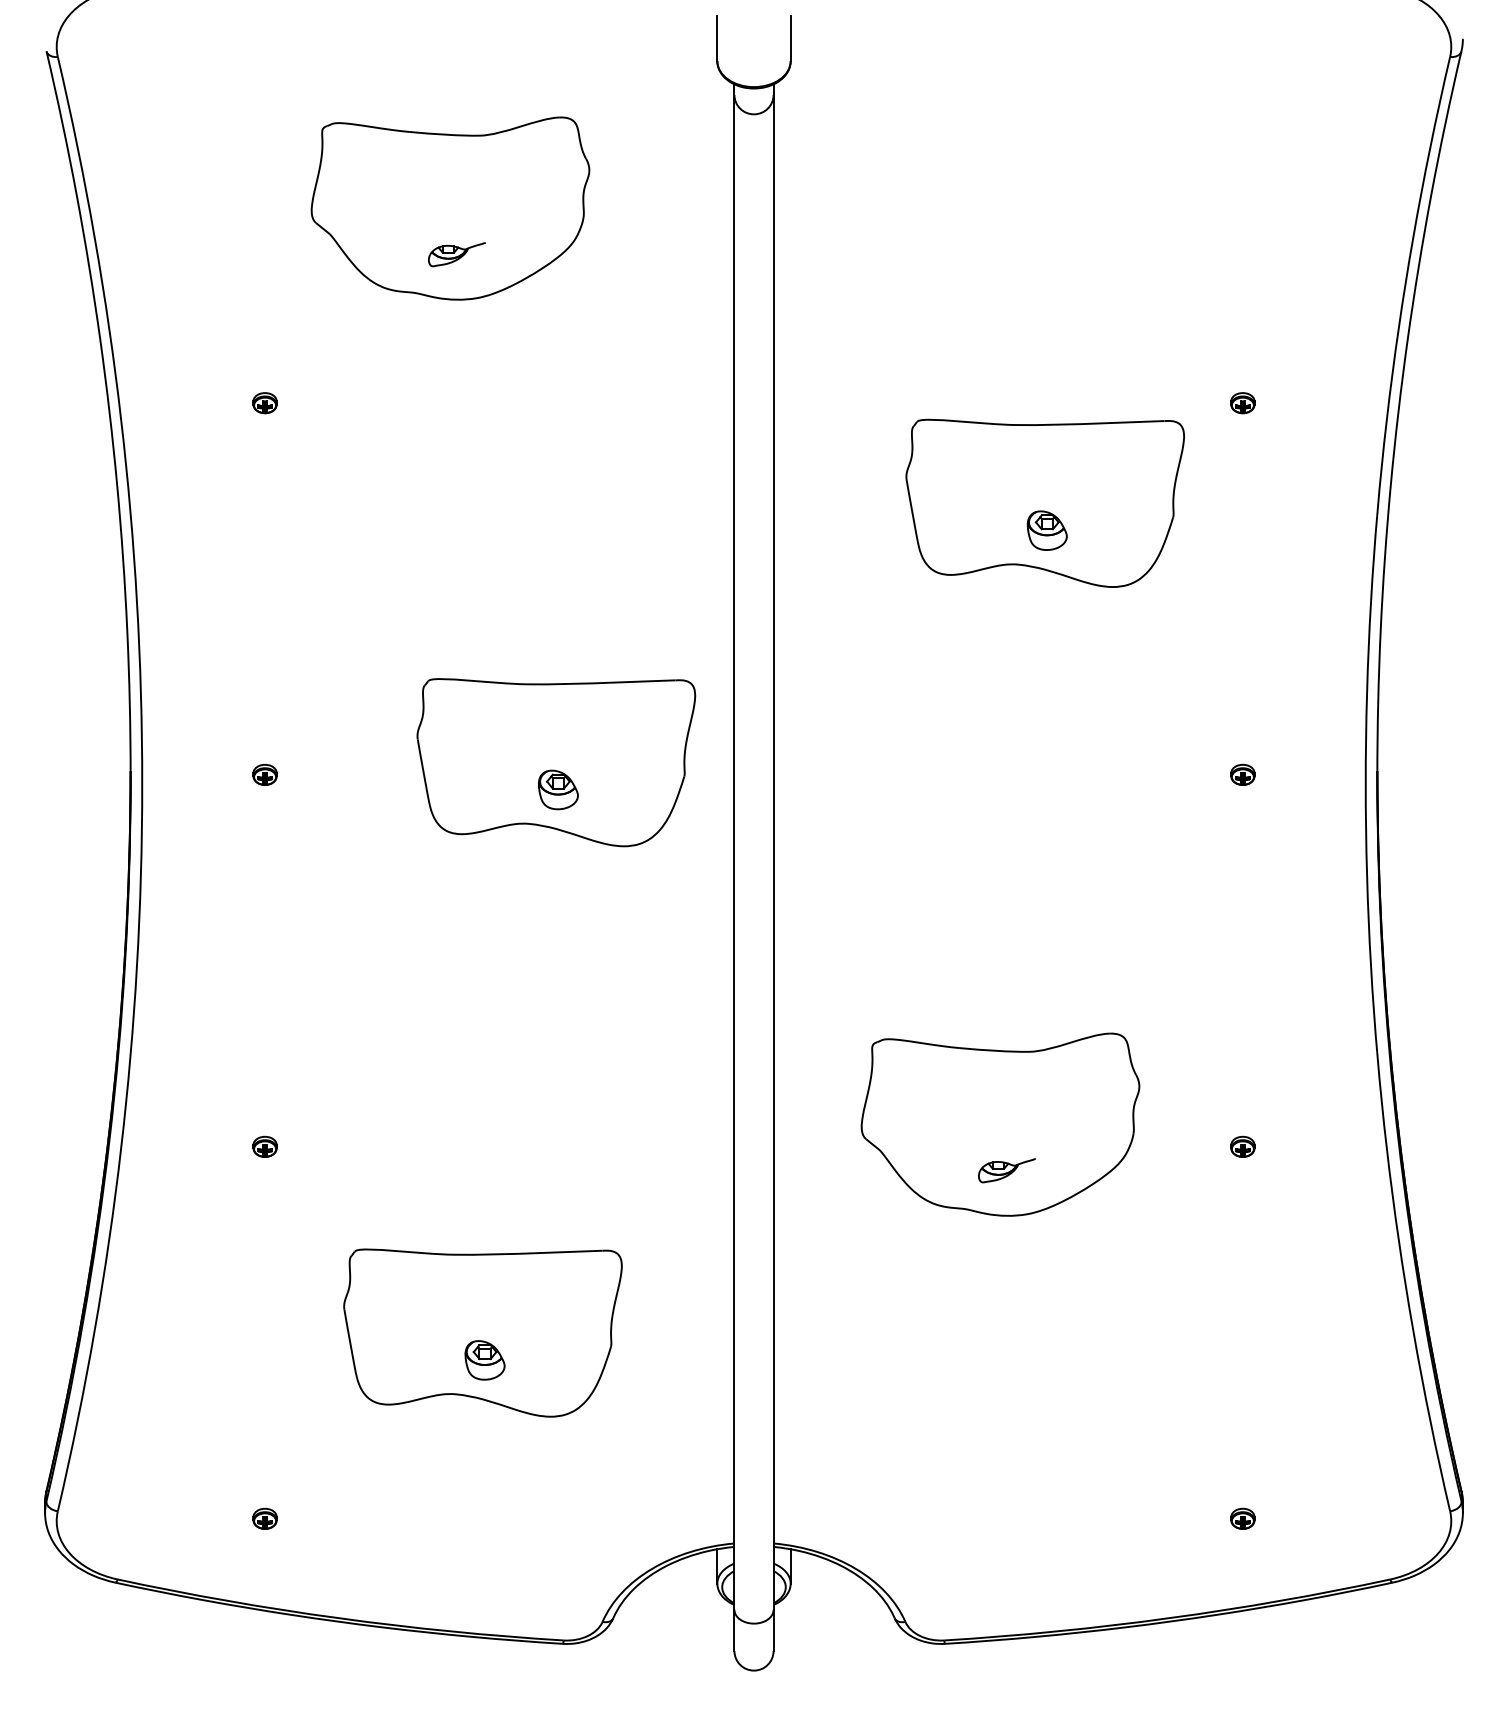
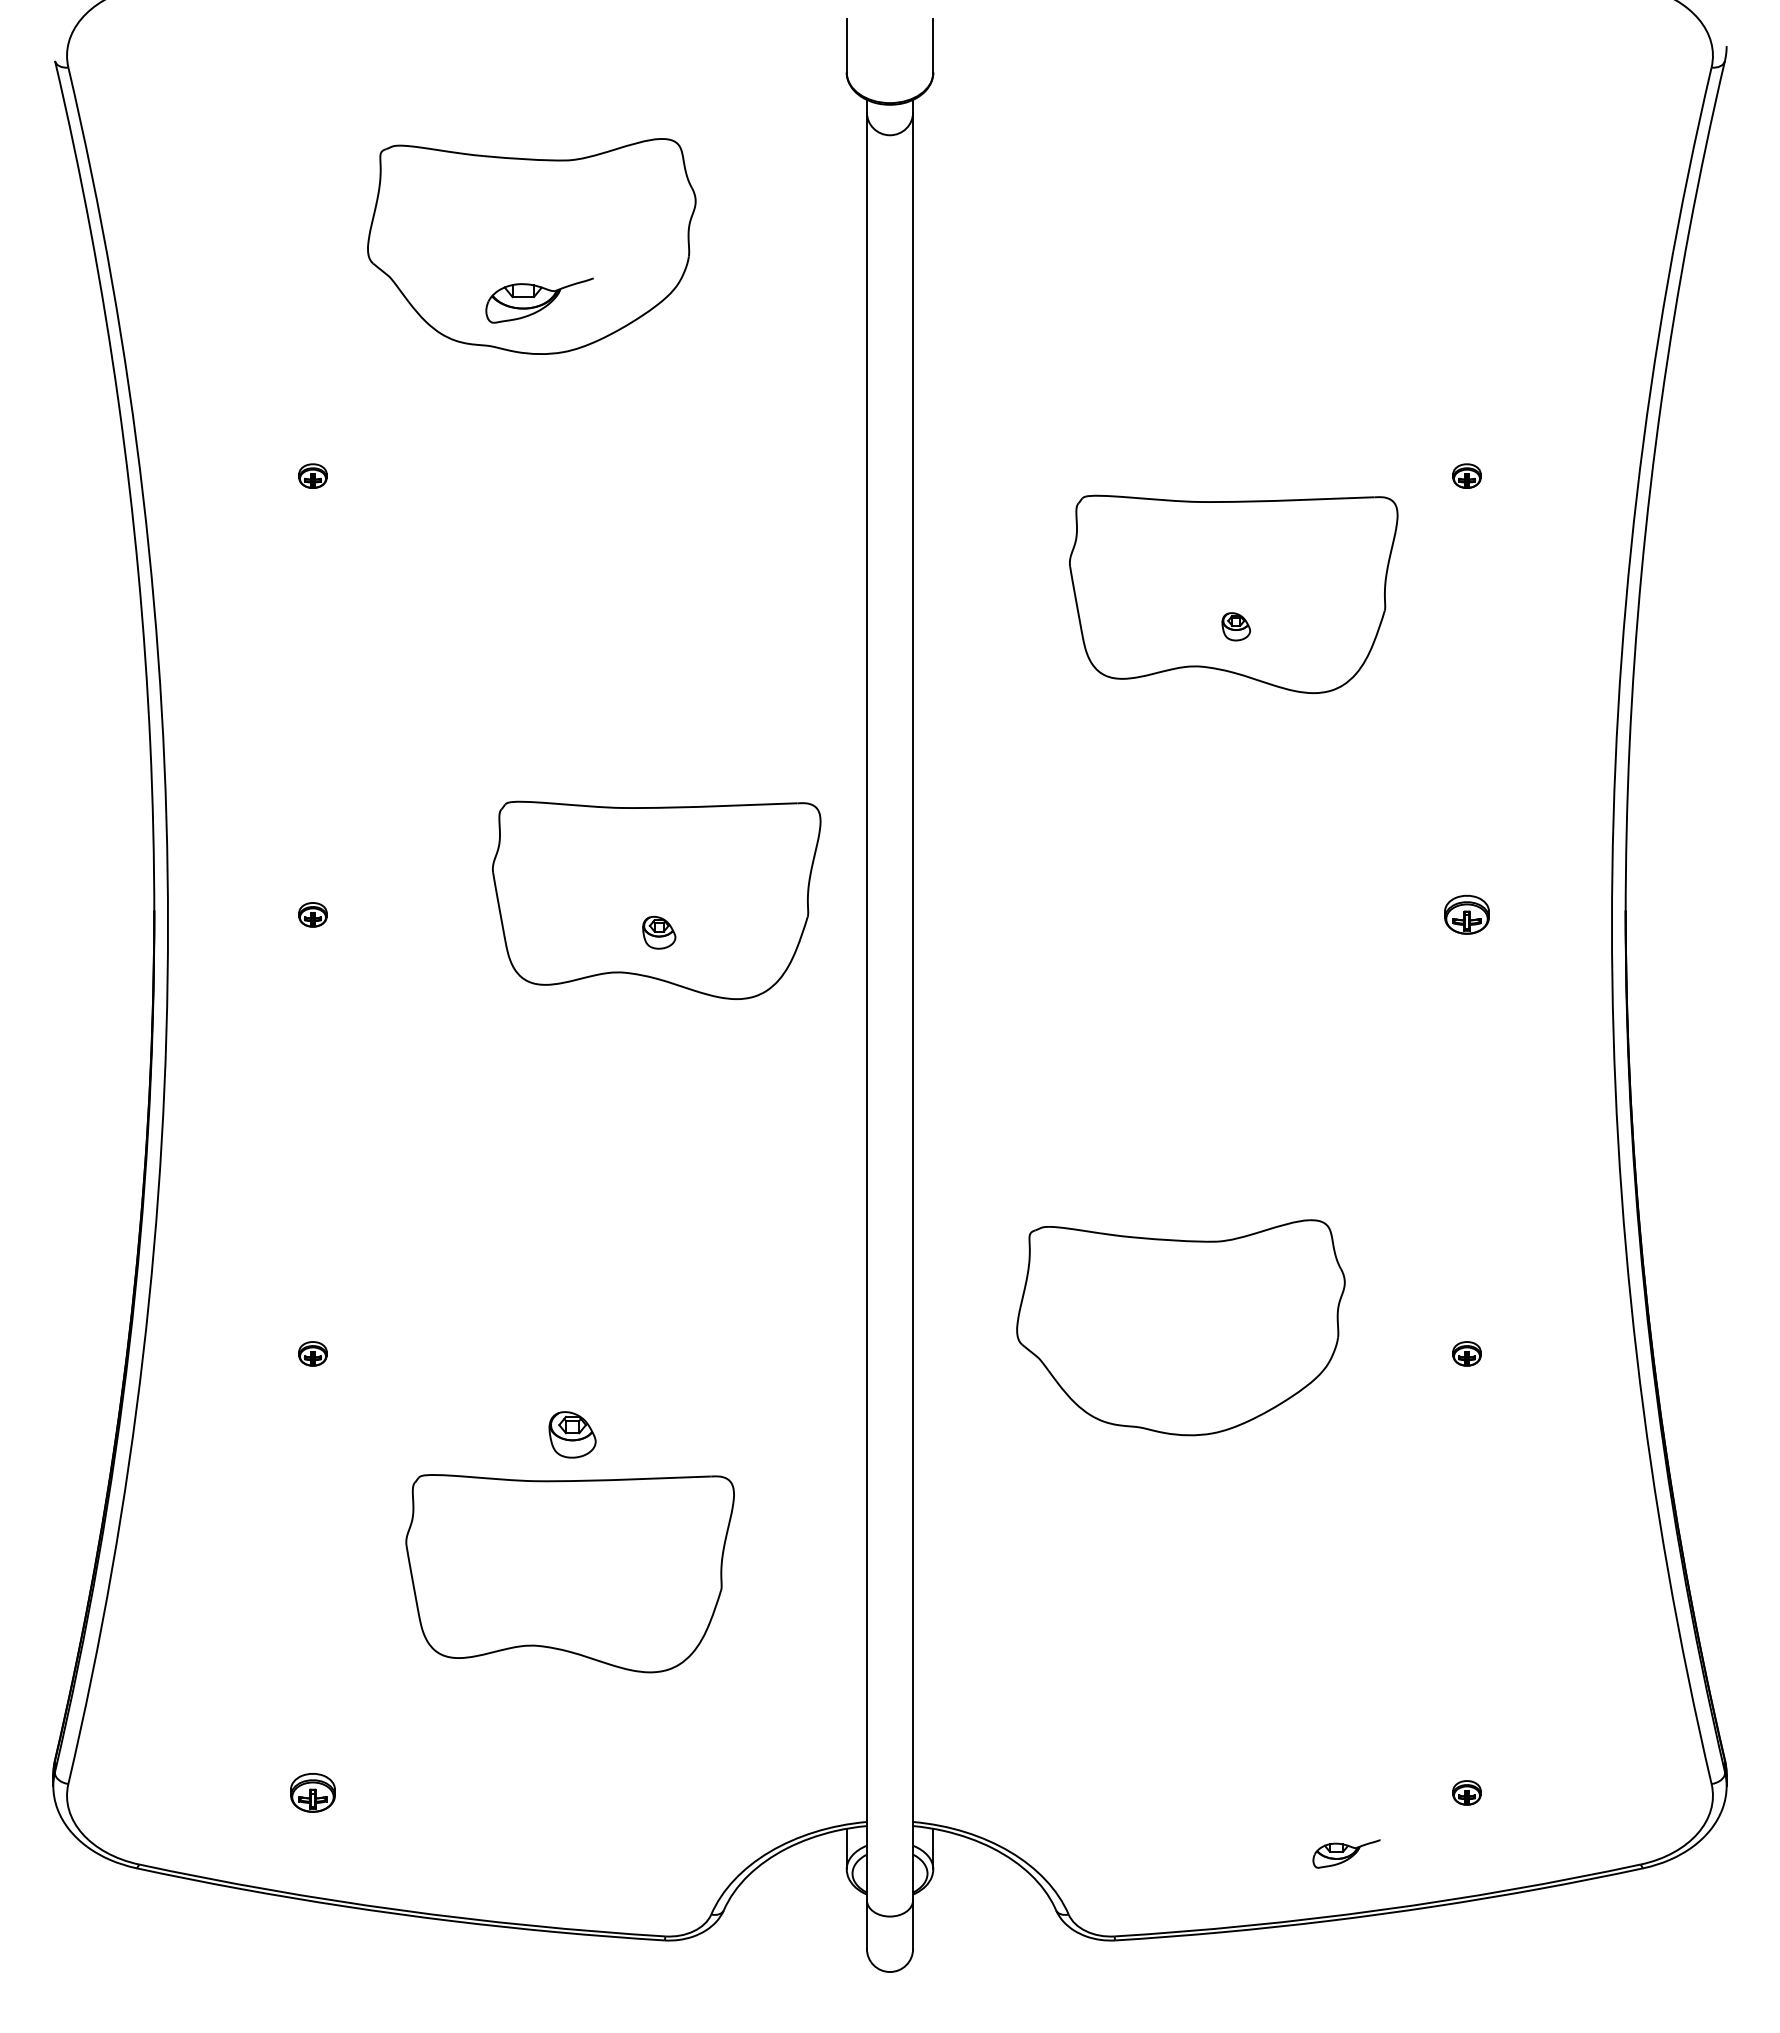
part: (457, 254) -> (539, 300), size x1.6
part: (1047, 530) -> (1236, 626), size x0.6
part: (1242, 774) -> (1466, 914), size x1.6
part: (558, 789) -> (659, 932), size x0.7
part: (1006, 1170) -> (1346, 1853), moved
part: (484, 1360) -> (572, 1434), moved
part: (264, 1518) -> (312, 1792), size x1.6

